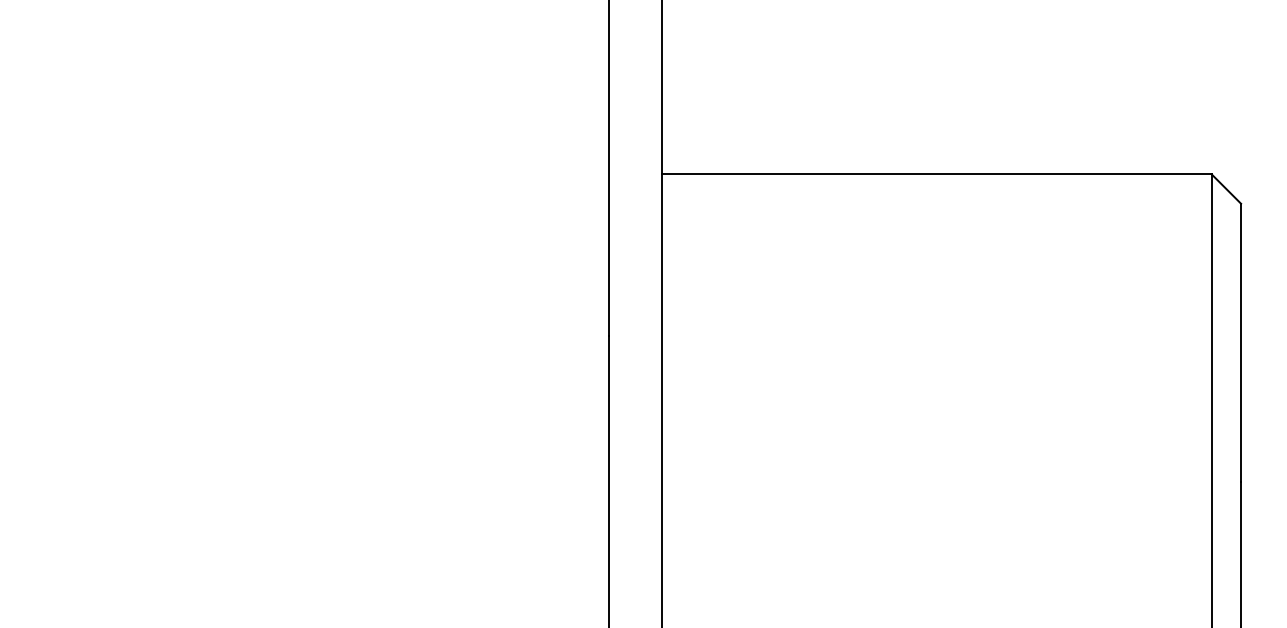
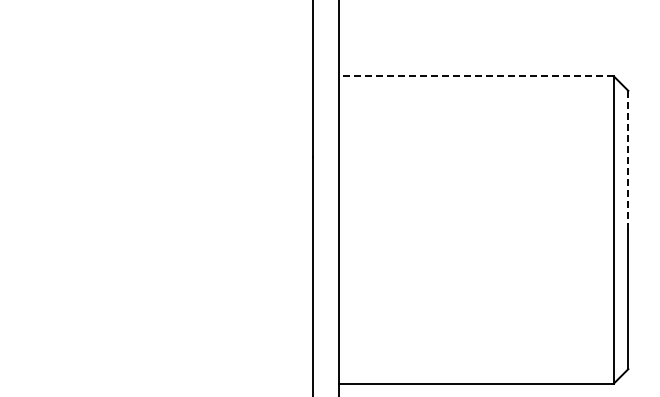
line: (934, 174) -> (475, 76), solid -> dashed
line: (1241, 343) -> (628, 160), solid -> dashed

